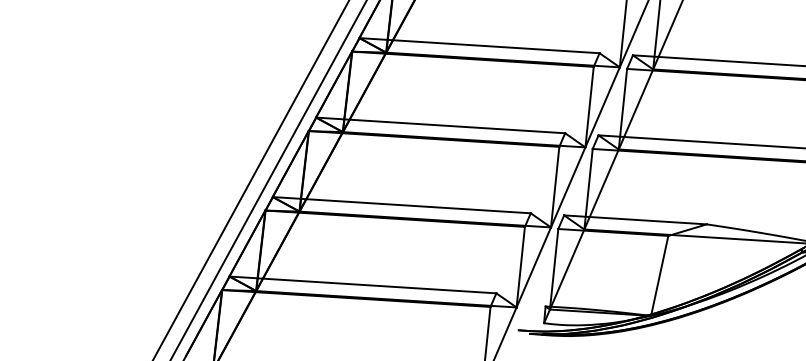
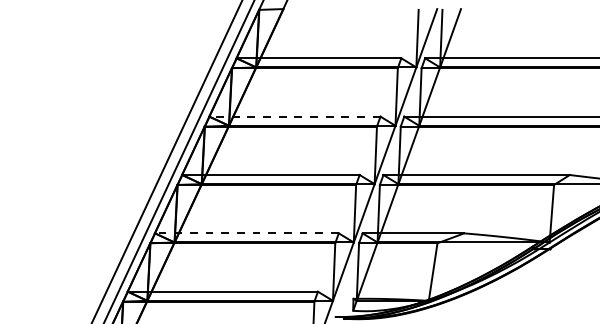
line: (478, 45) -> (294, 116), solid -> dashed
line: (401, 205) -> (246, 233), solid -> dashed

